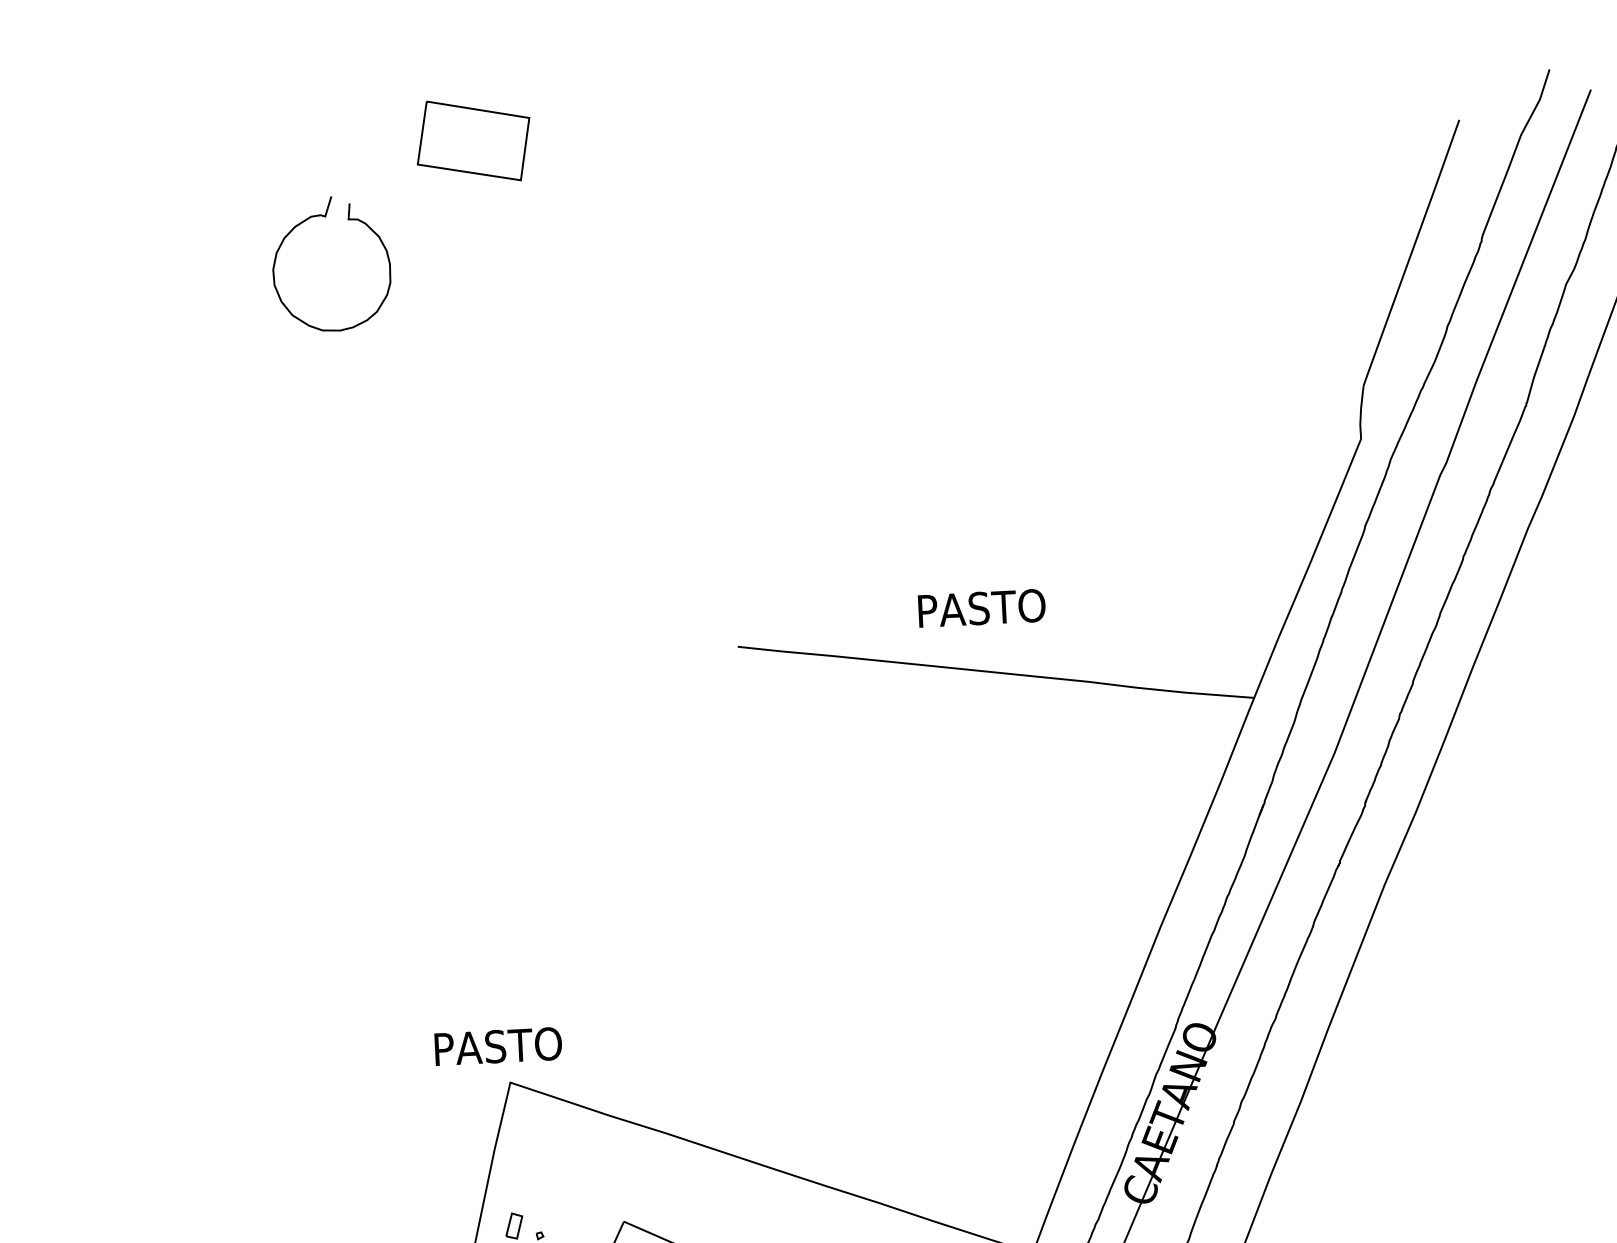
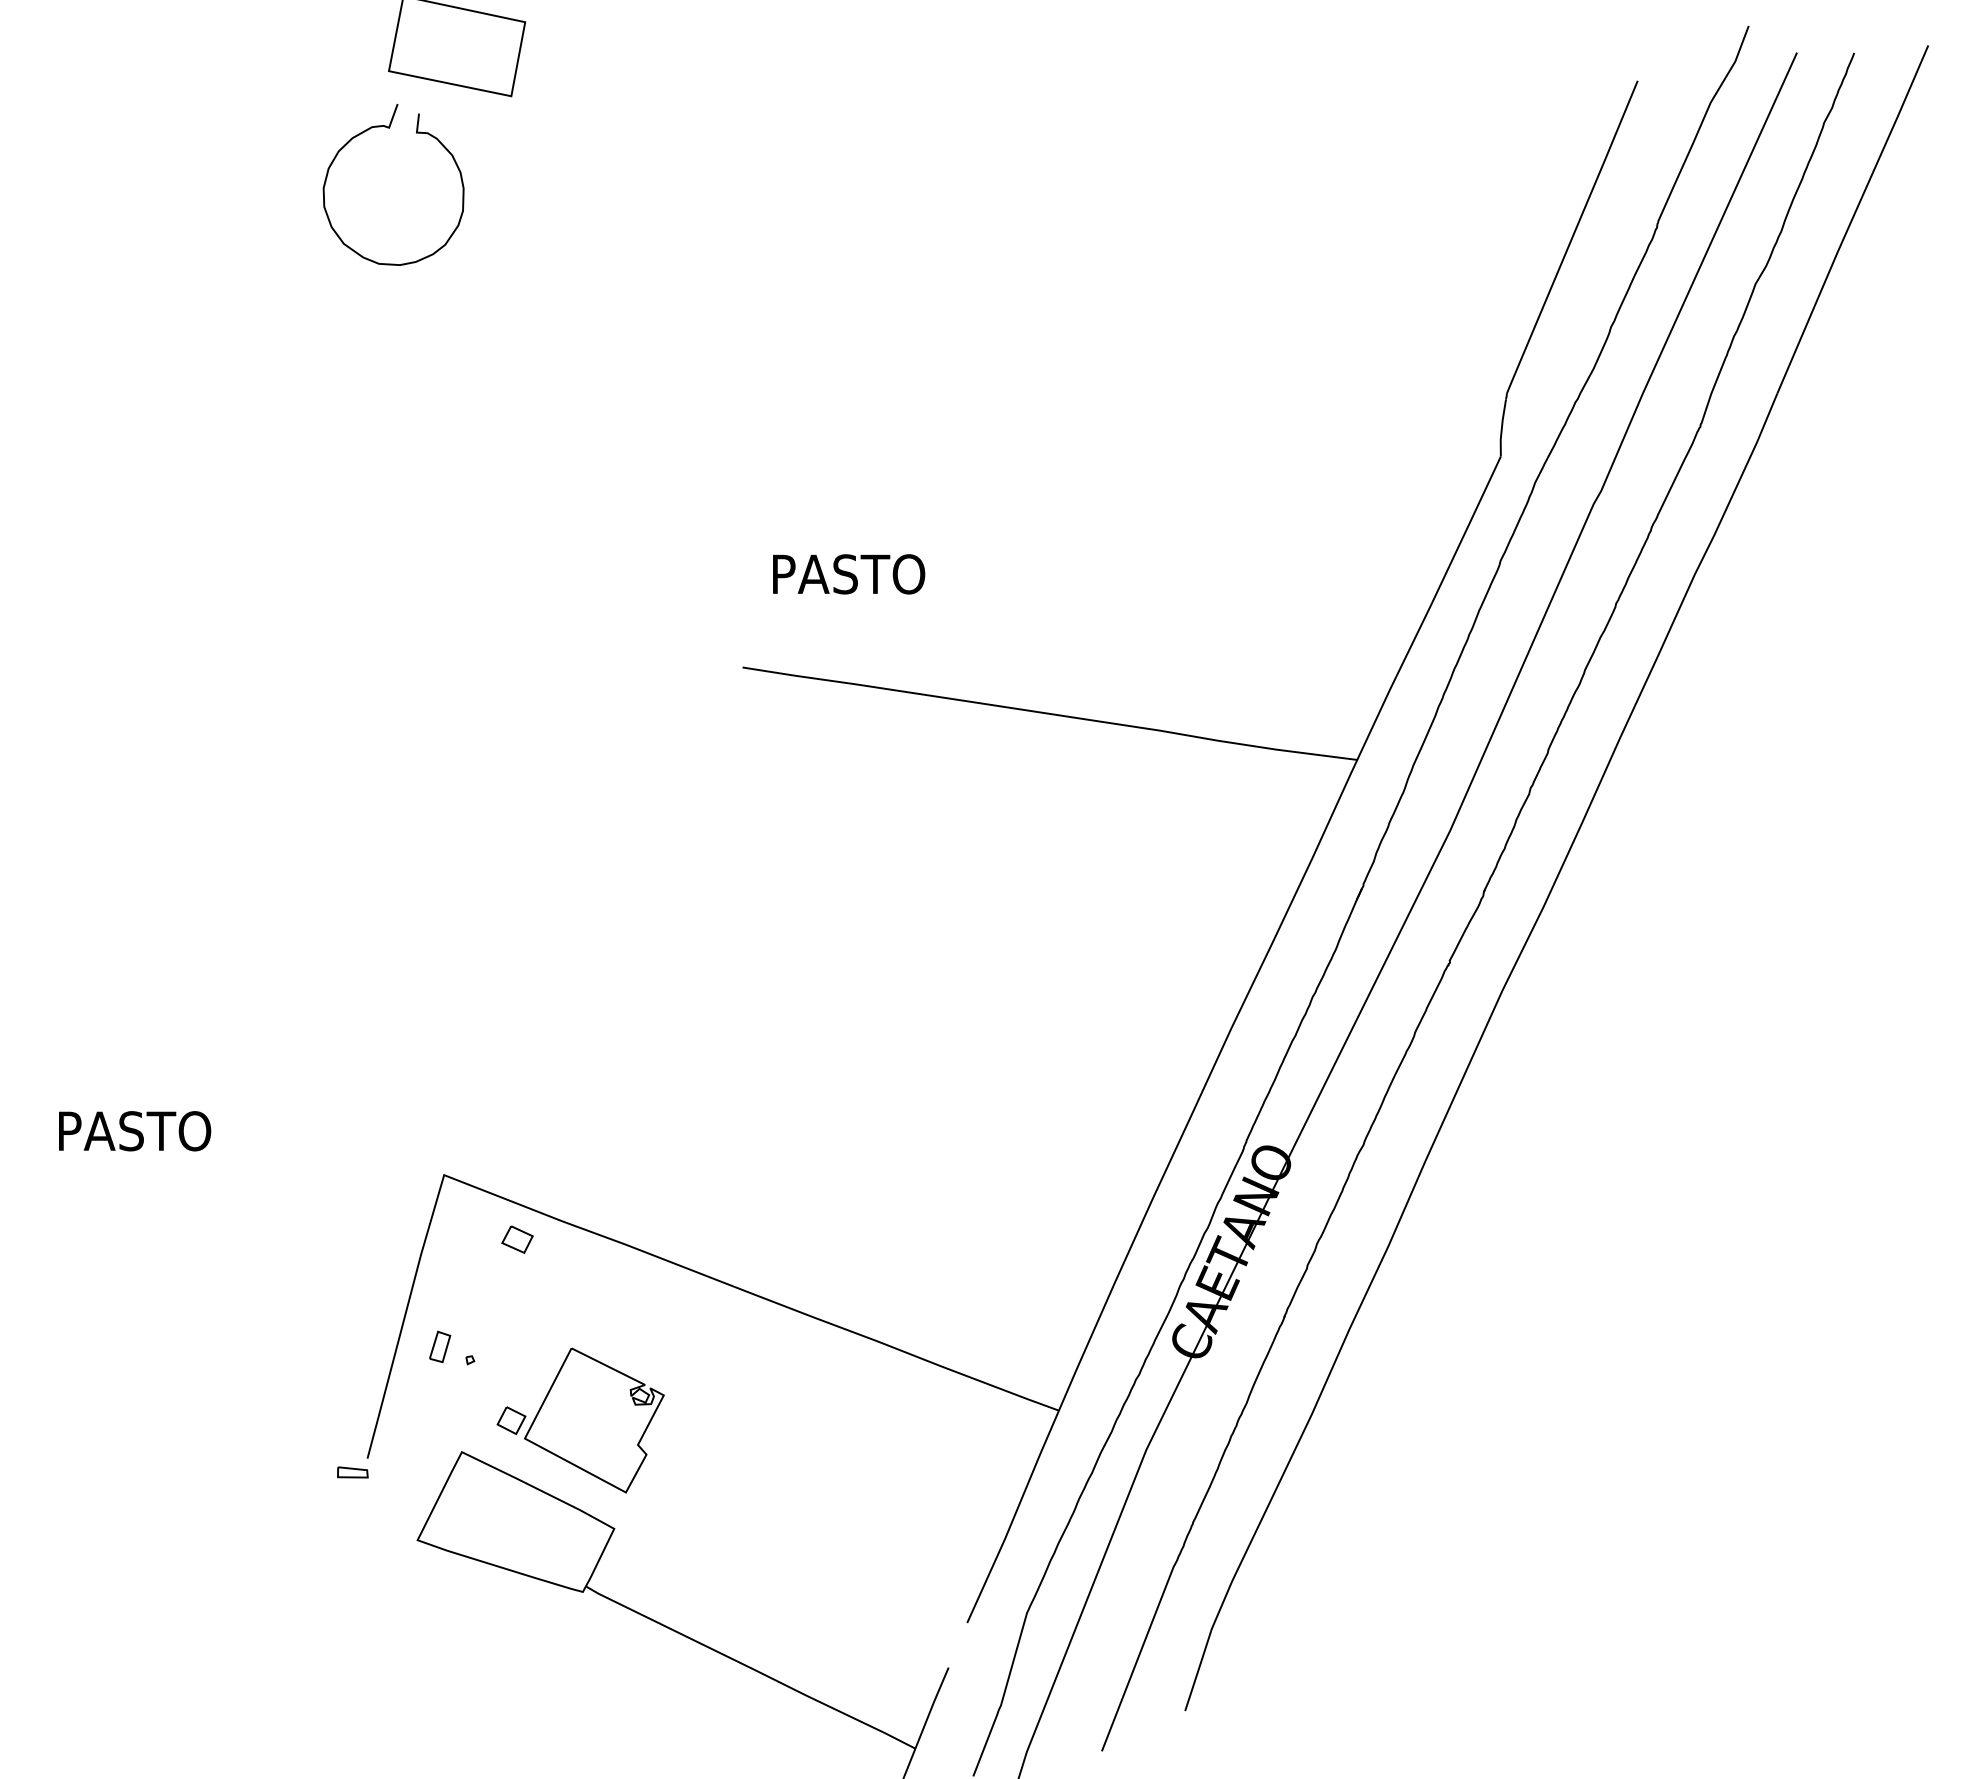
curve: (348, 220) -> (416, 133), moved
text: (982, 608) -> (849, 574), moved
text: (498, 1046) -> (135, 1131), moved
part: (574, 1133) -> (517, 1239), added

